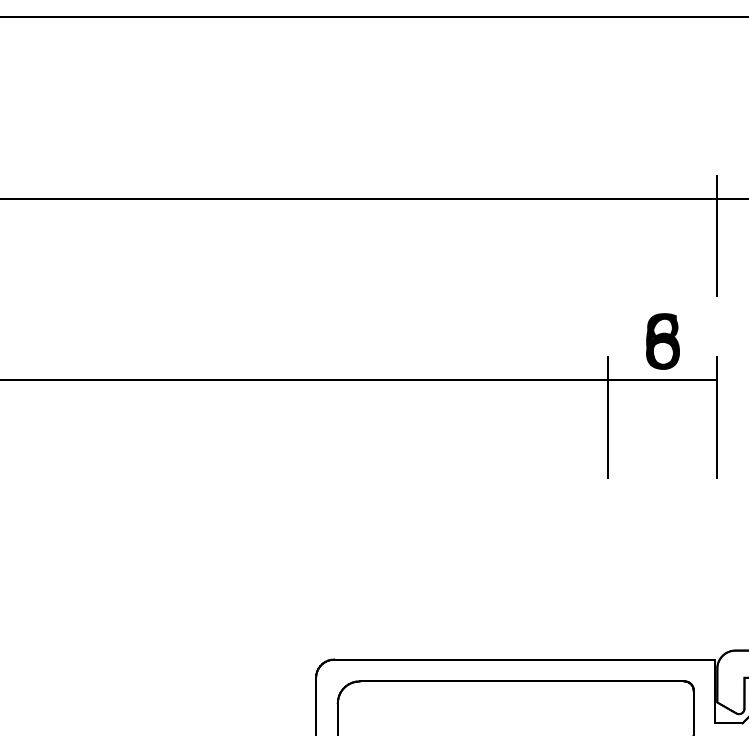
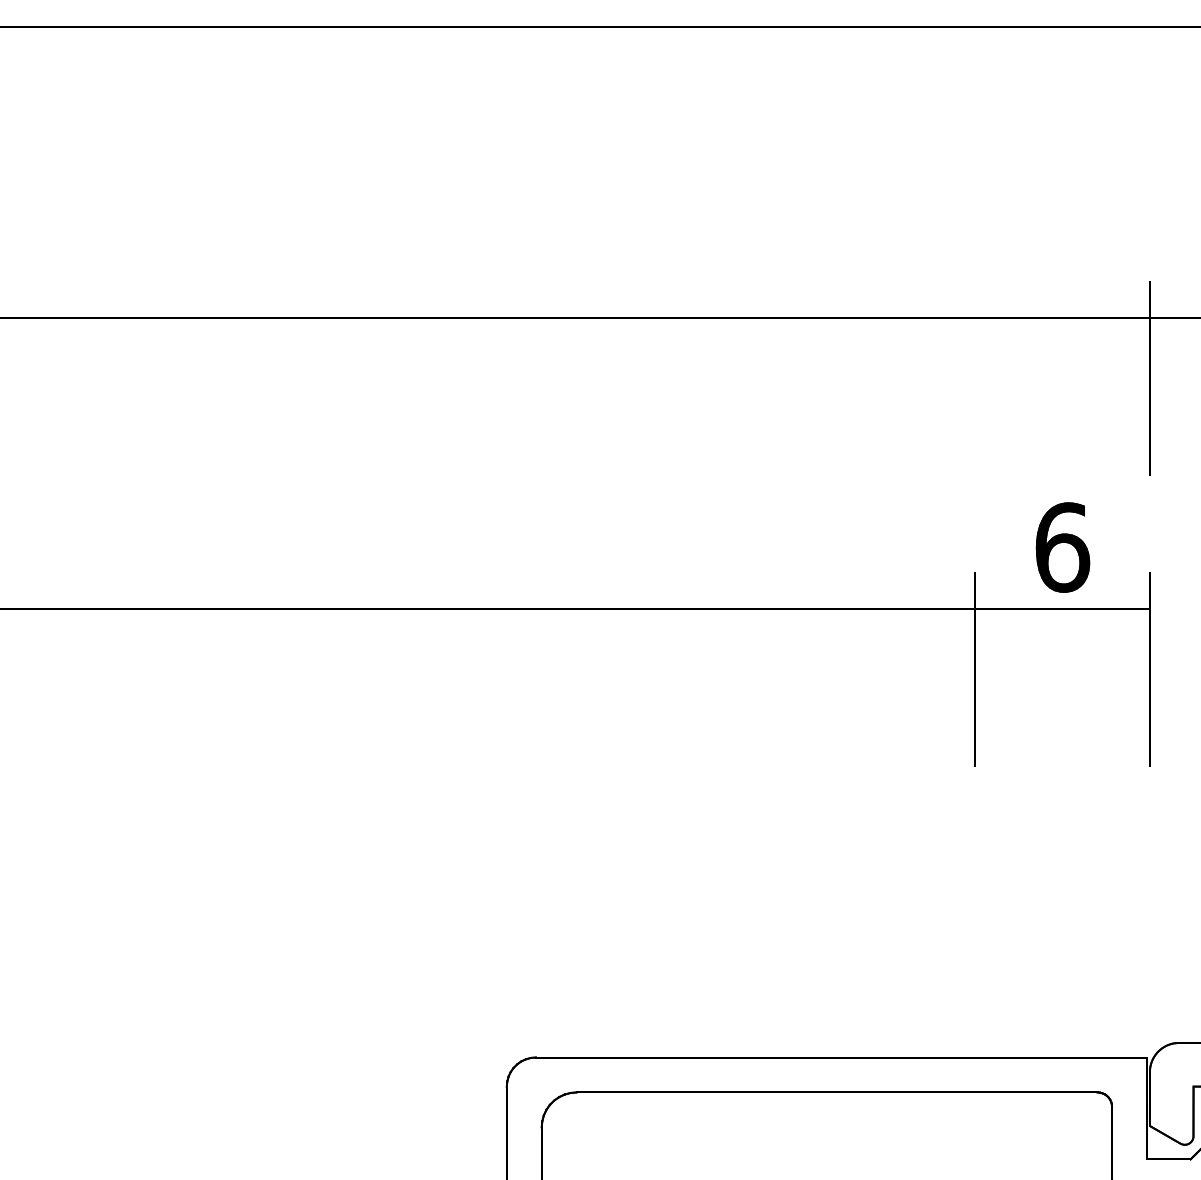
text: (662, 341) -> (1062, 547), 8 -> 6

